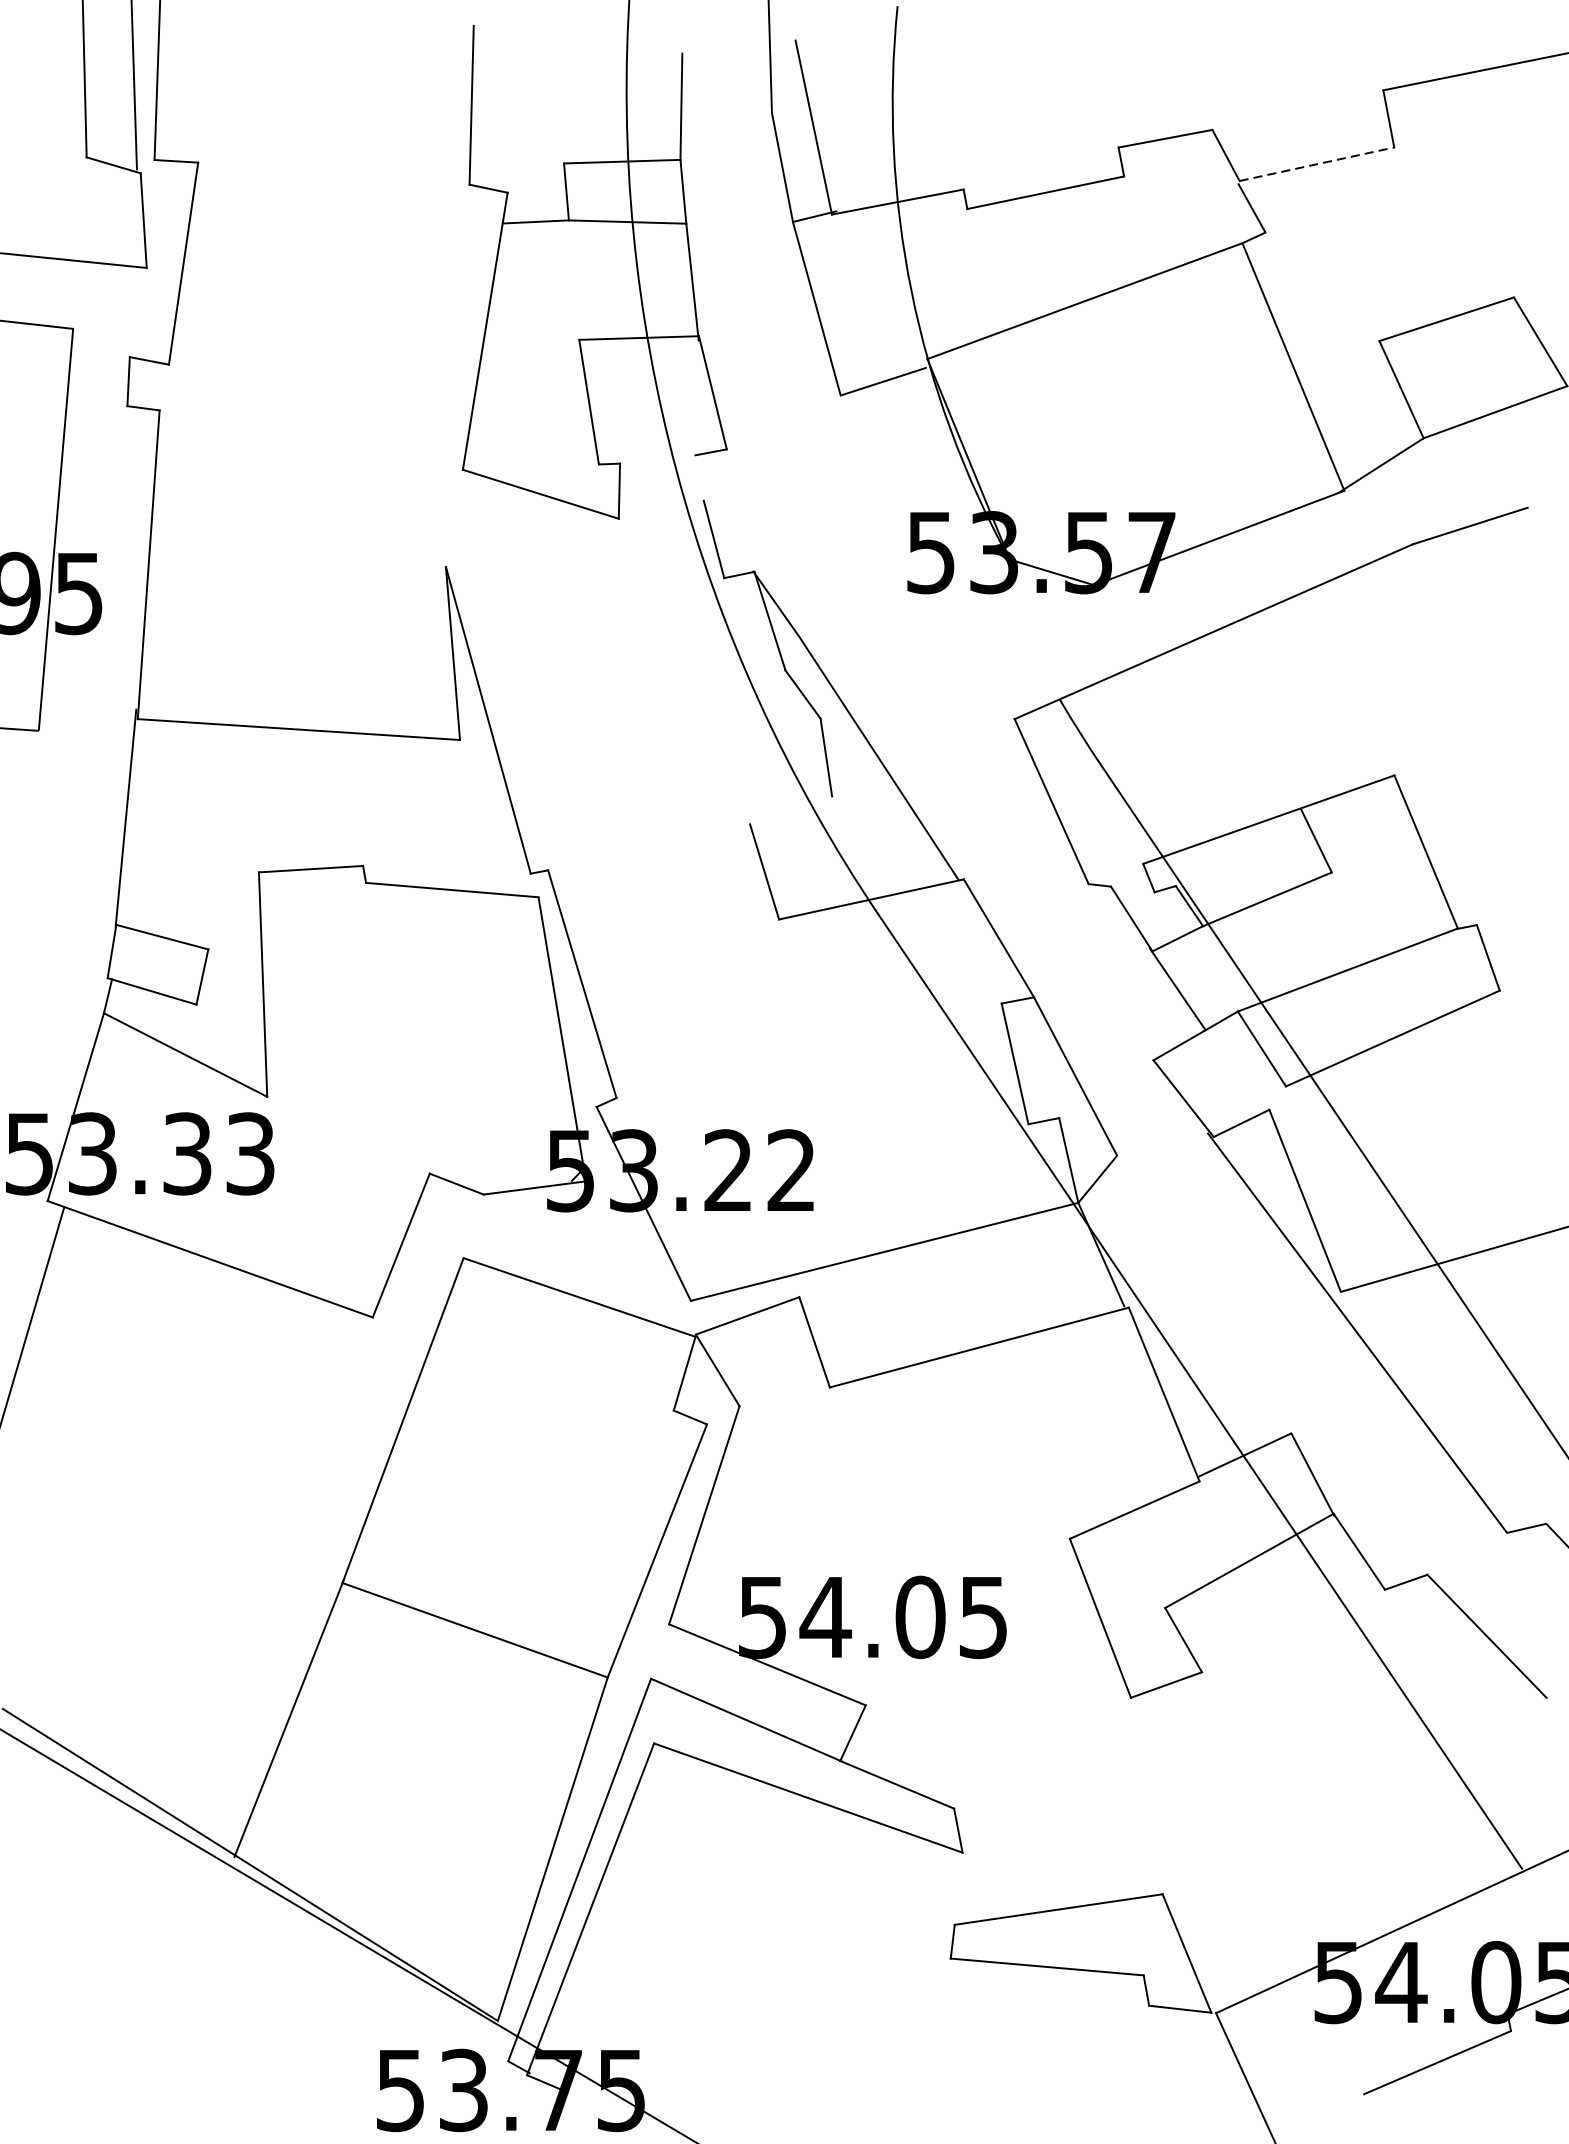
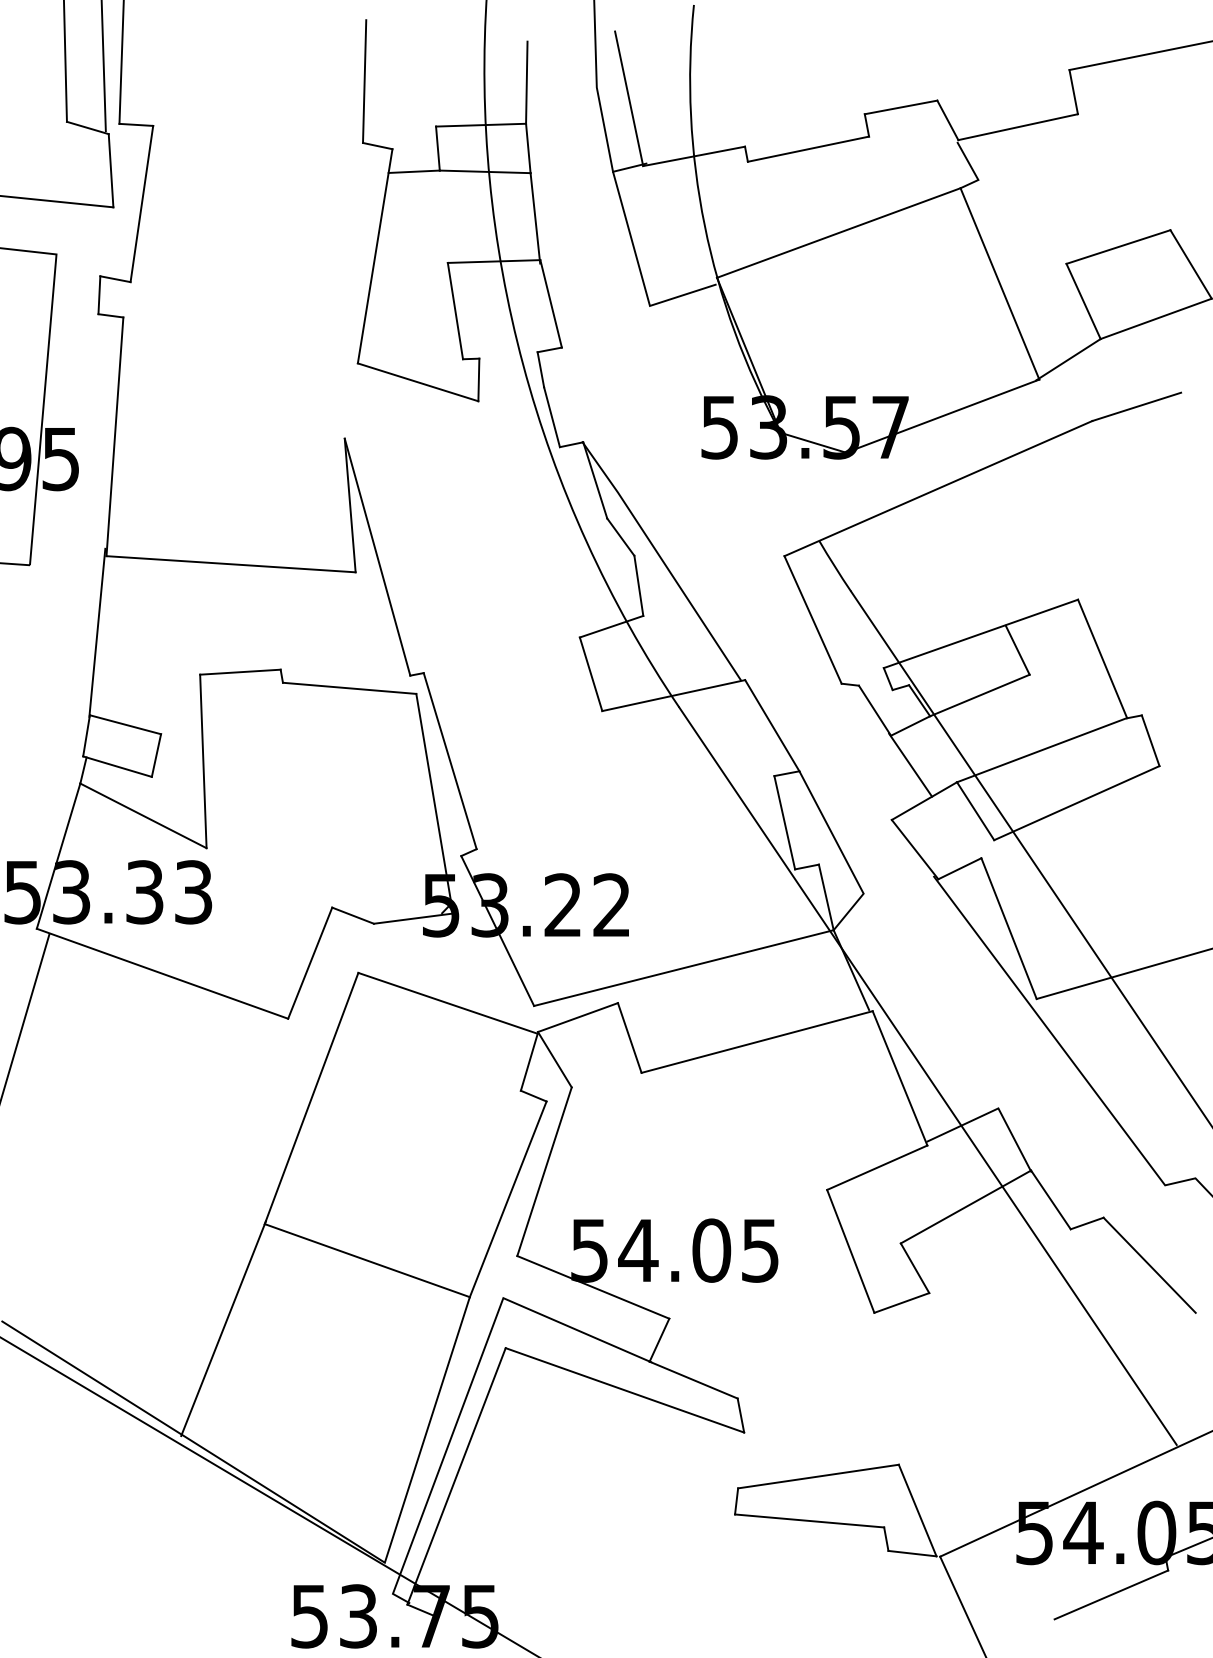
line: (1317, 164) -> (1018, 127), dashed -> solid
line: (699, 477) -> (540, 369), added
line: (790, 810) -> (611, 626), added

